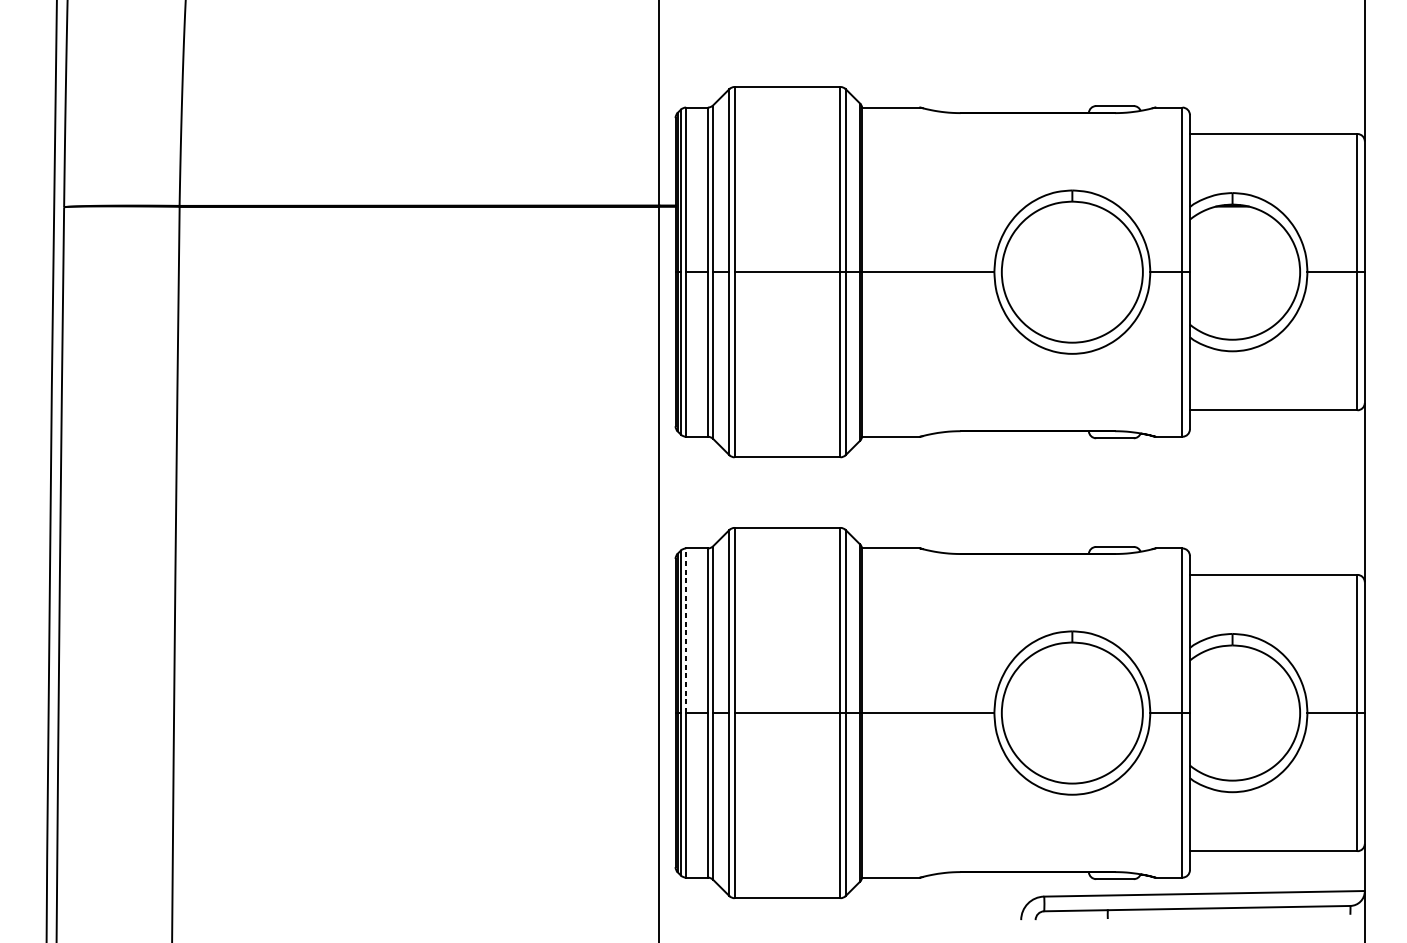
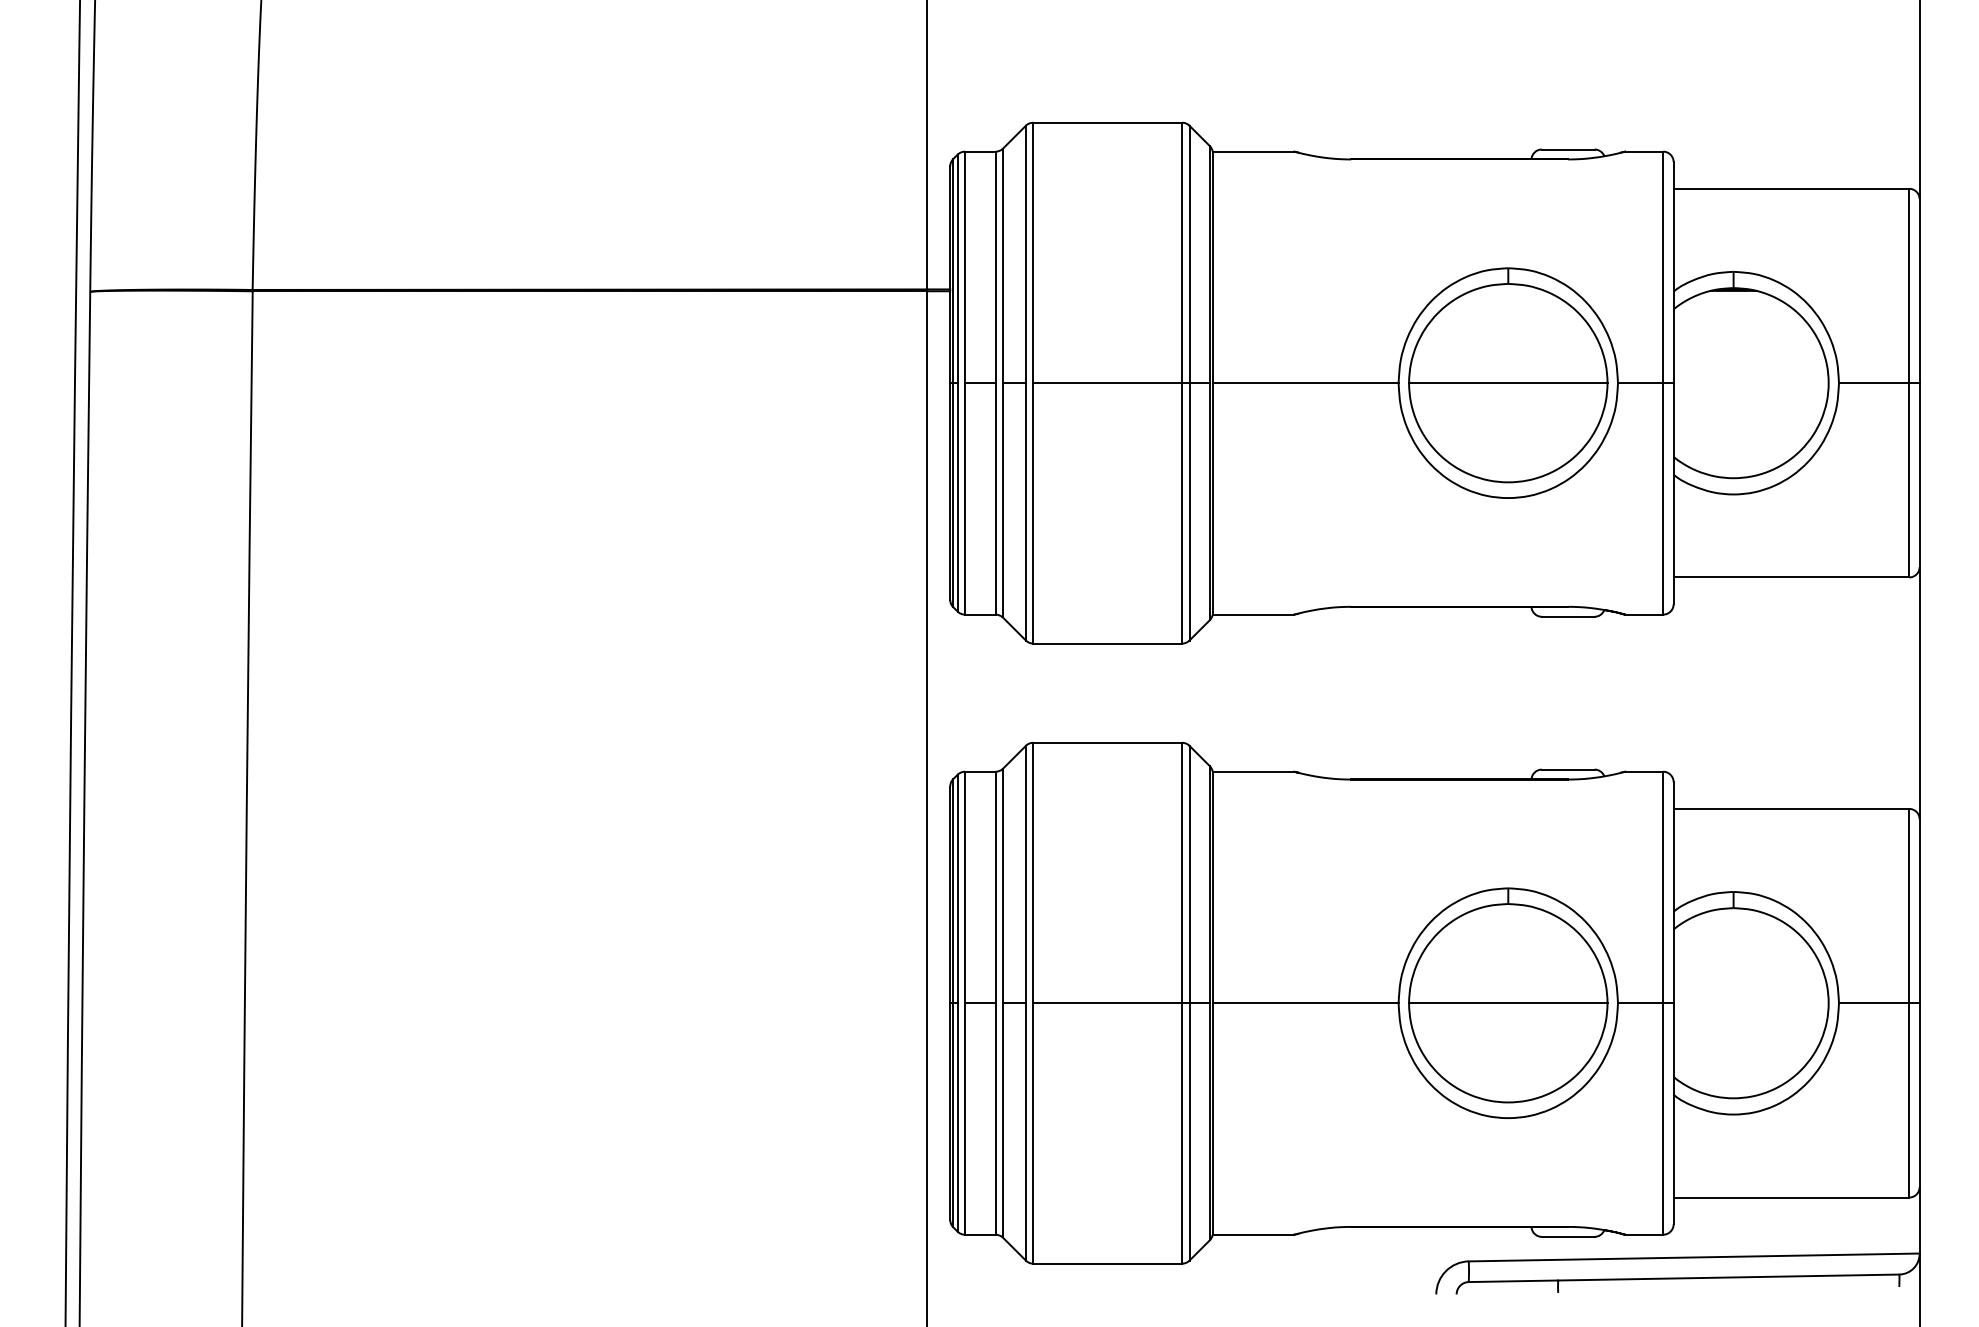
line: (1072, 272) -> (1508, 383), added
line: (686, 630) -> (965, 887), dashed -> solid
line: (1072, 713) -> (1508, 1003), added

